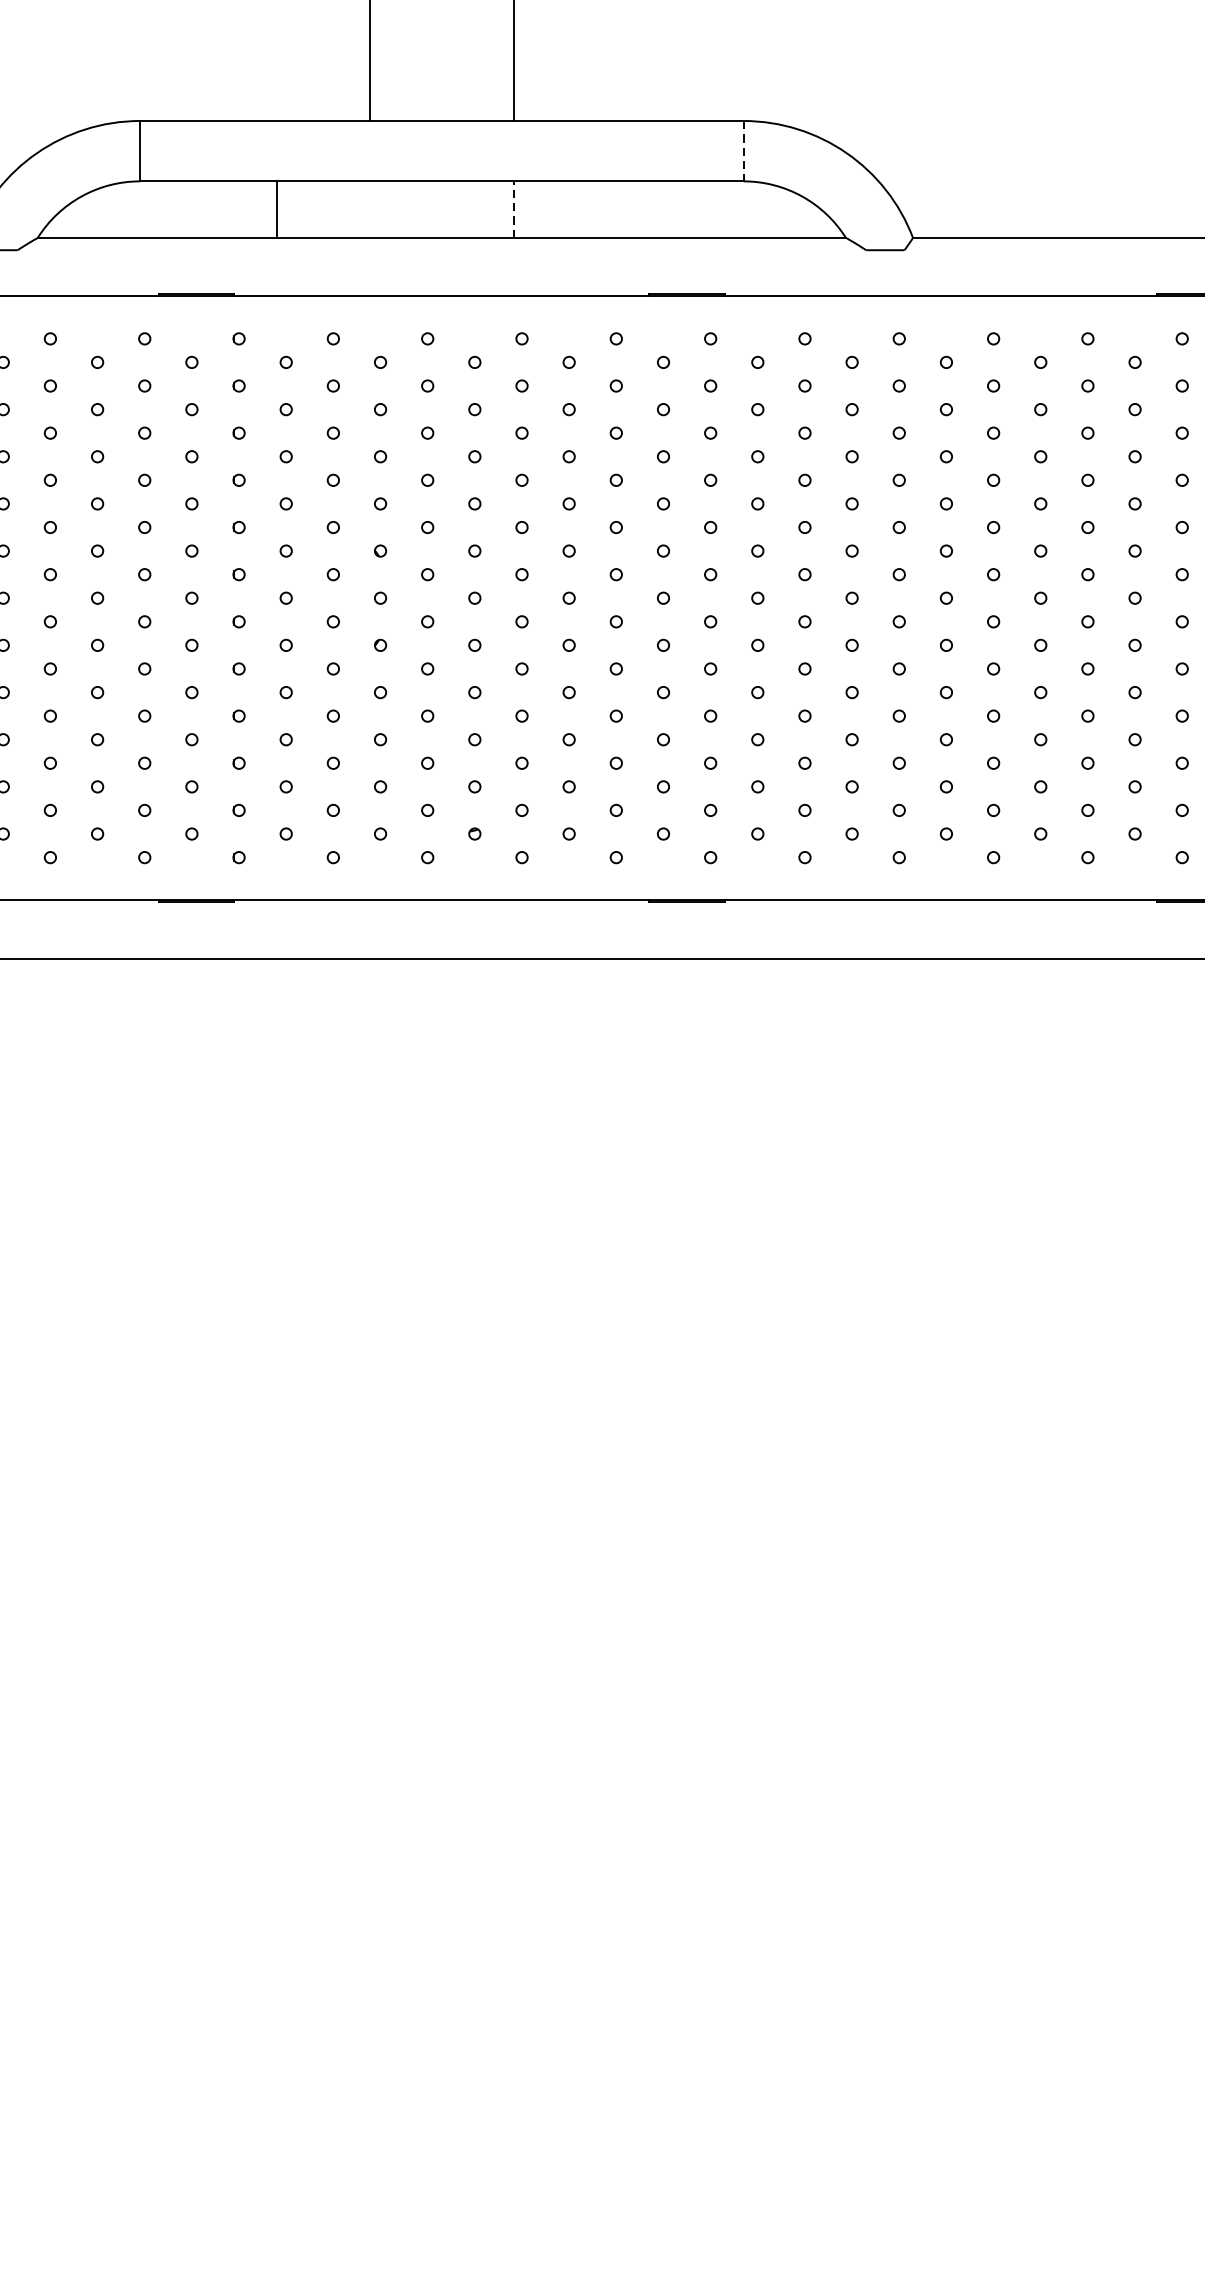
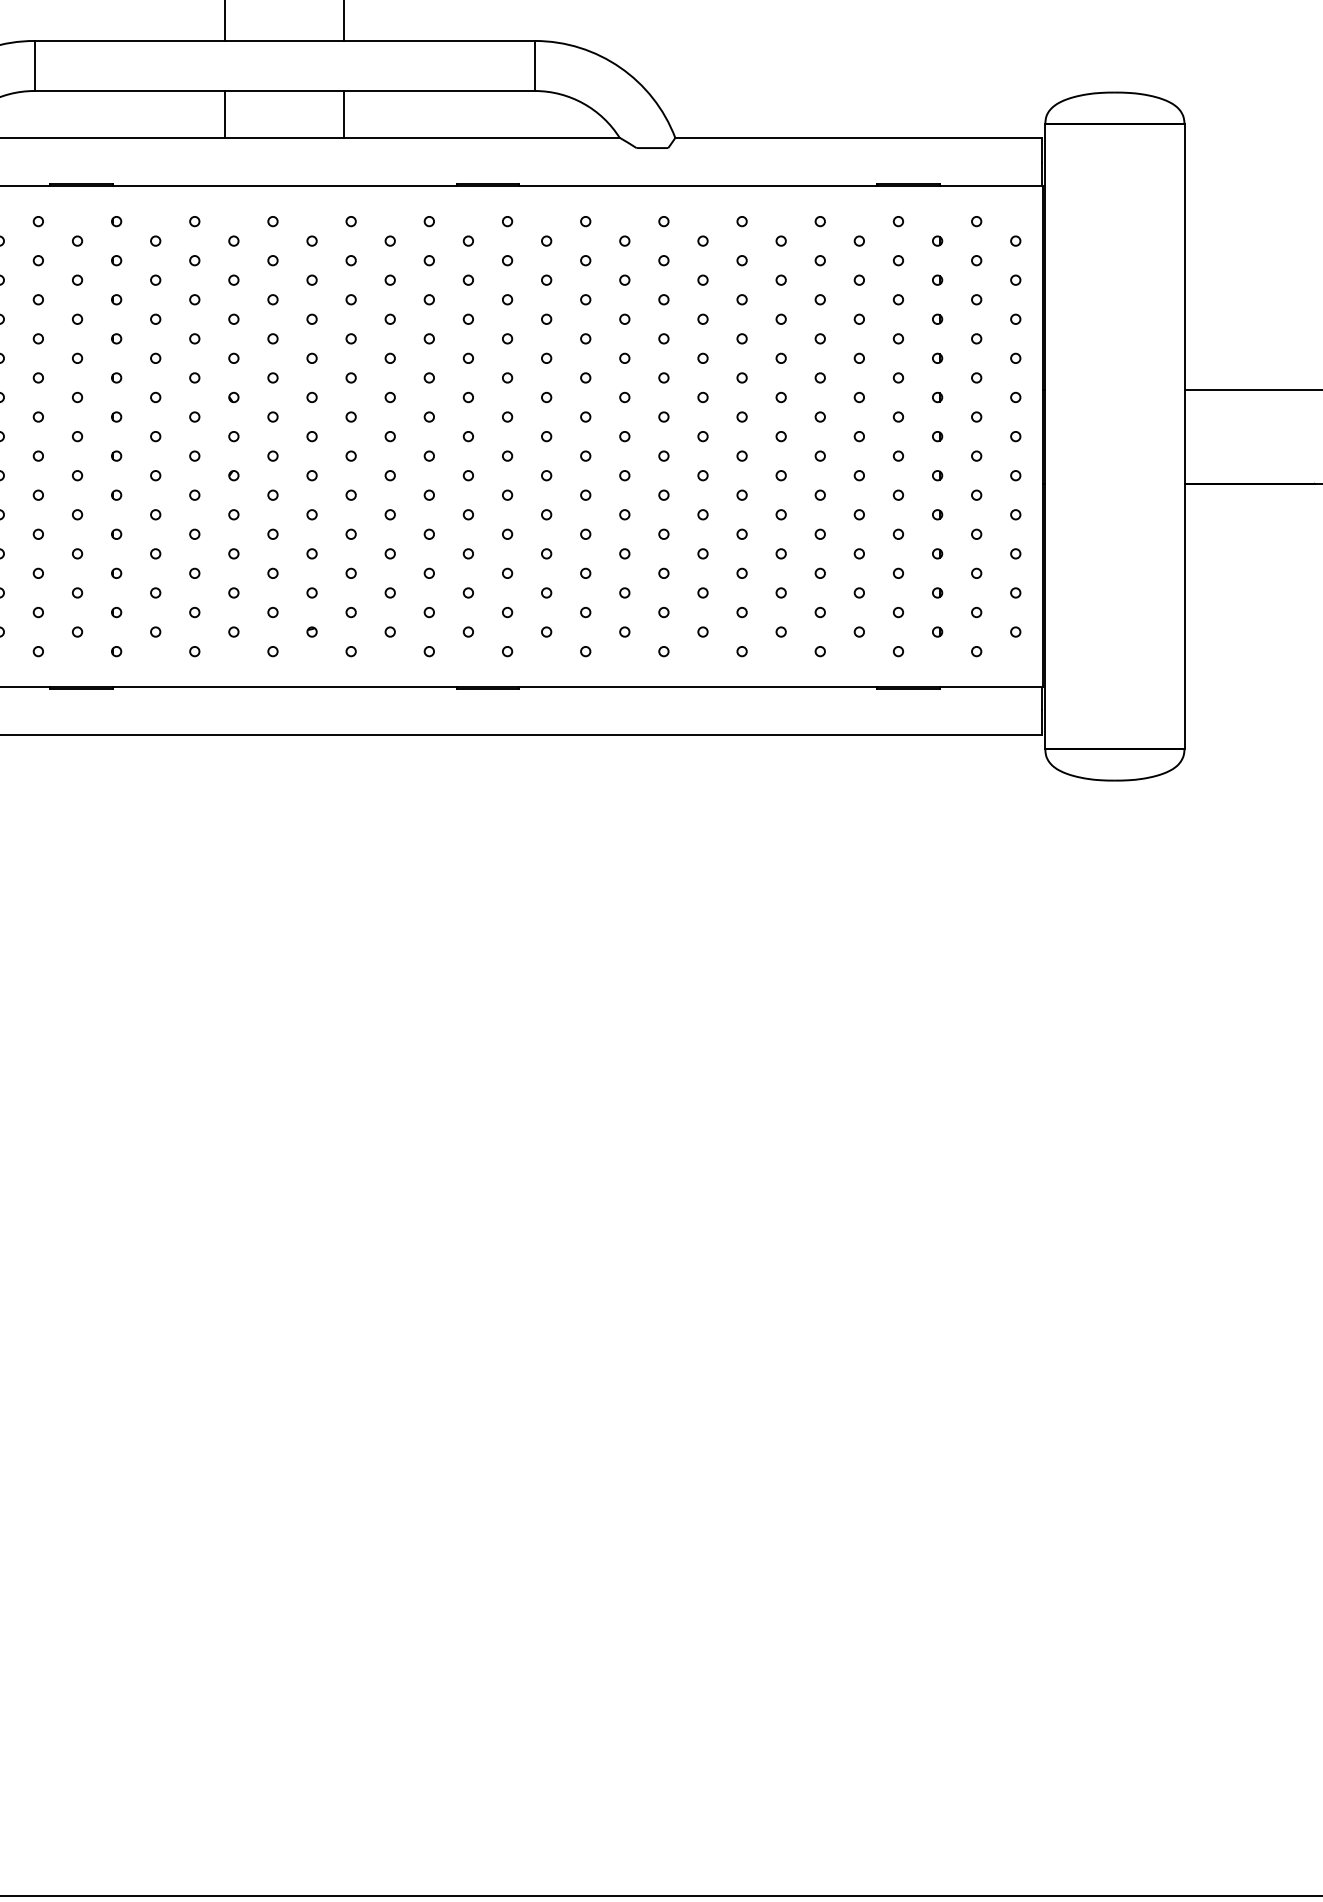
line: (743, 151) -> (534, 66), dashed -> solid
line: (513, 208) -> (344, 113), dashed -> solid
line: (277, 209) -> (225, 114), moved

